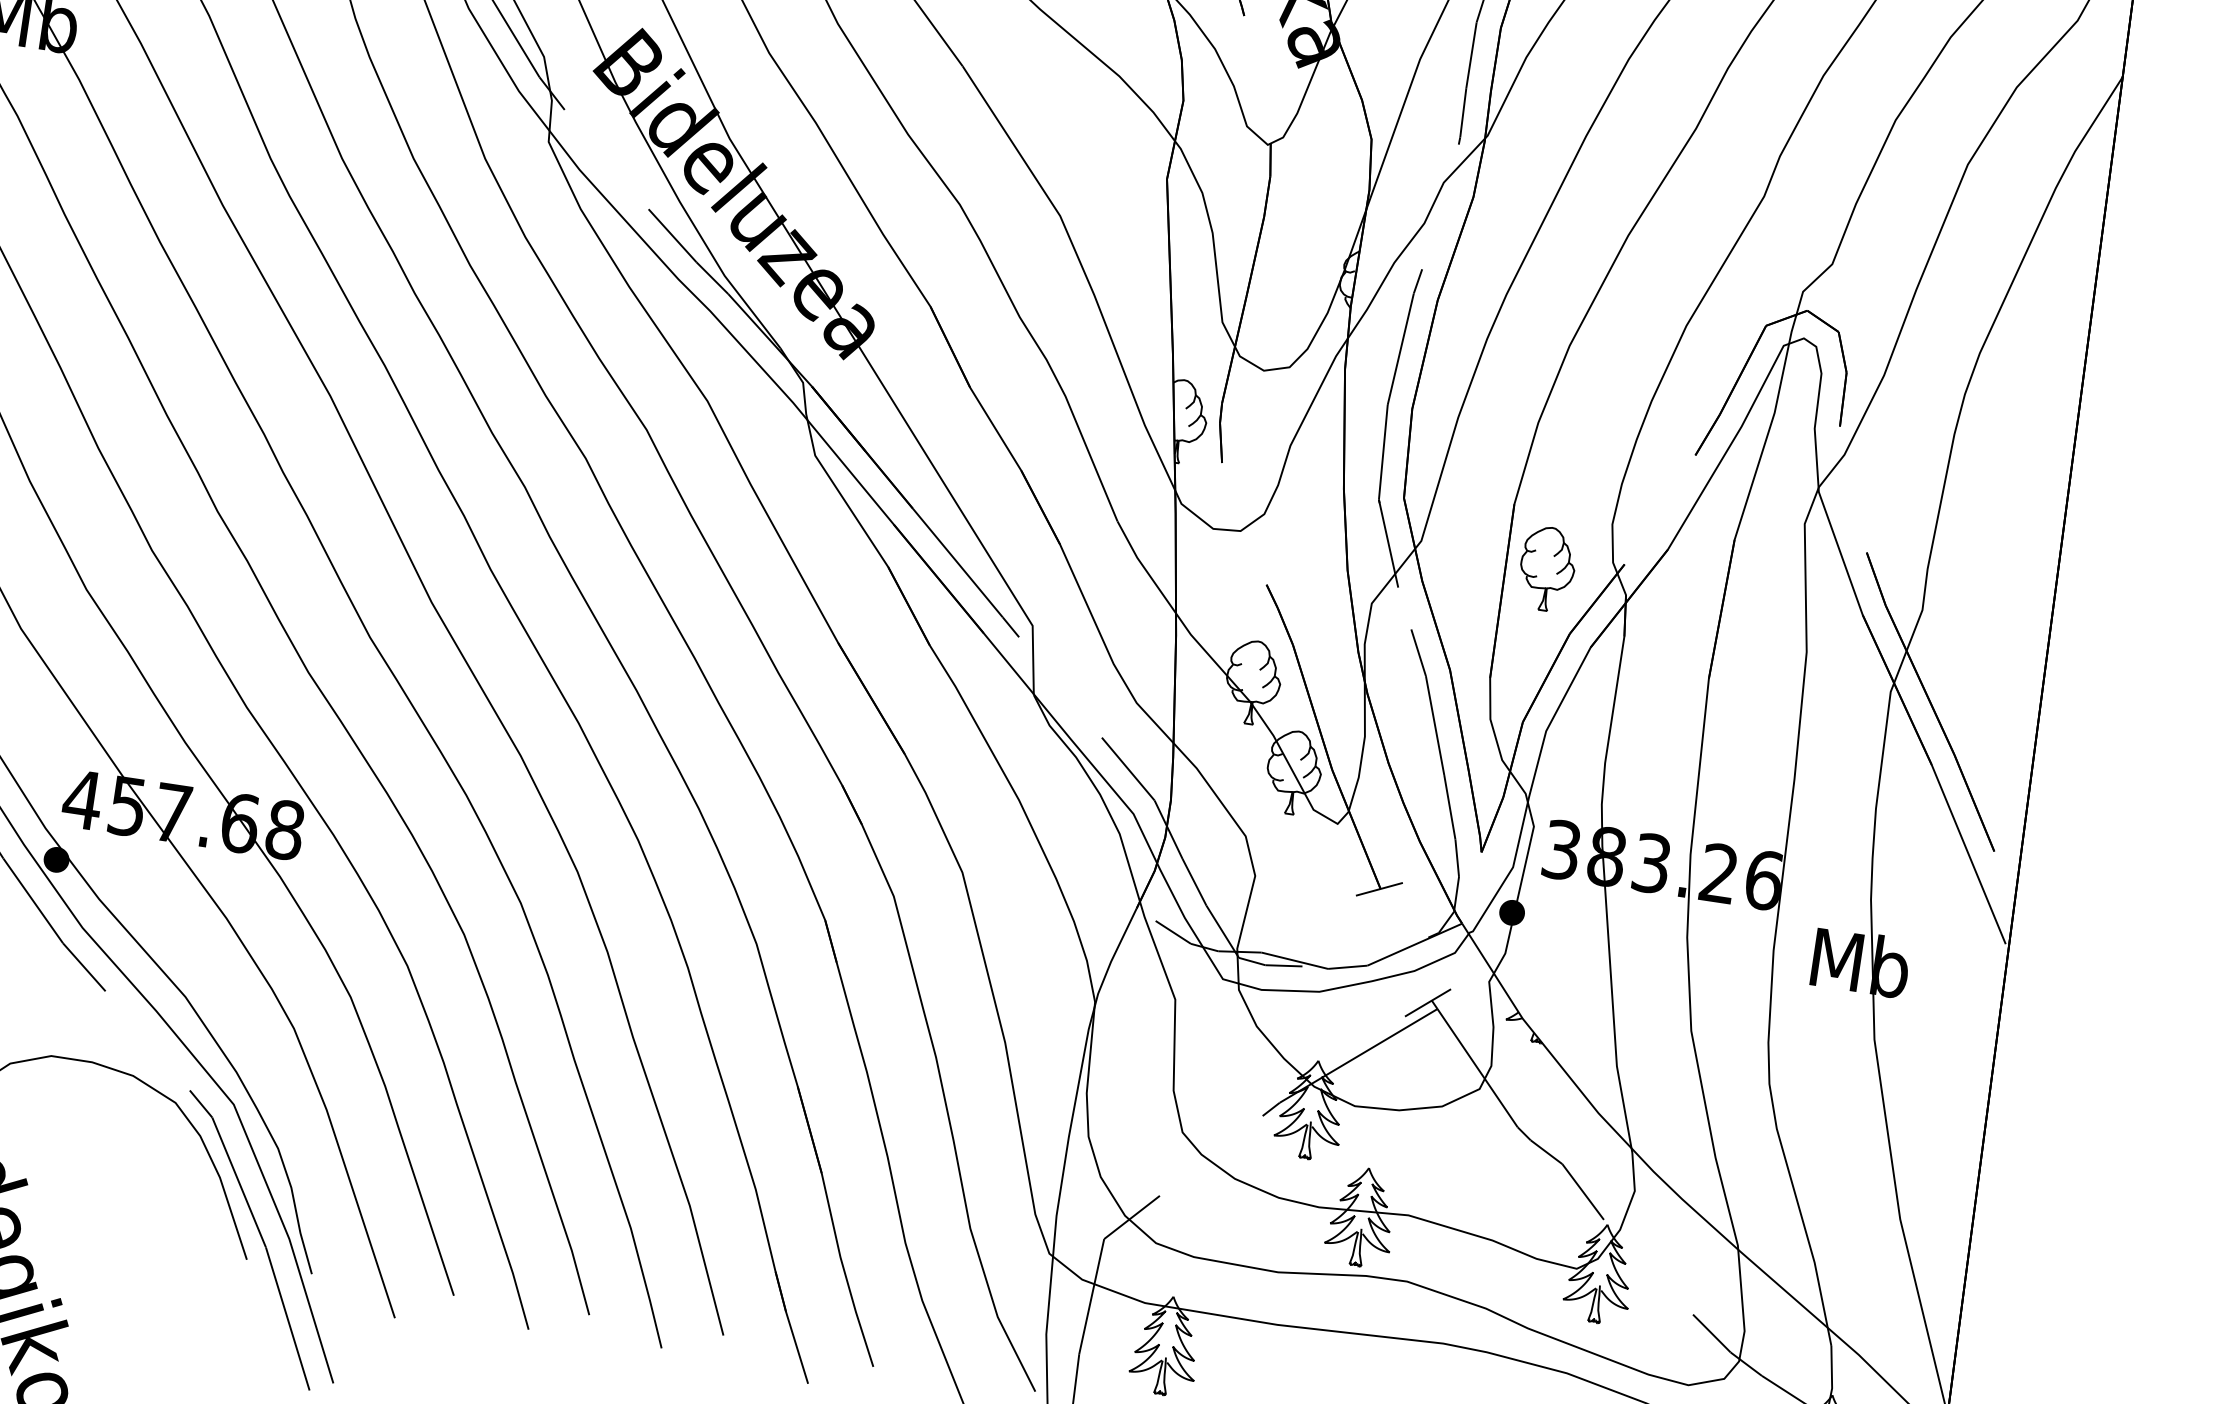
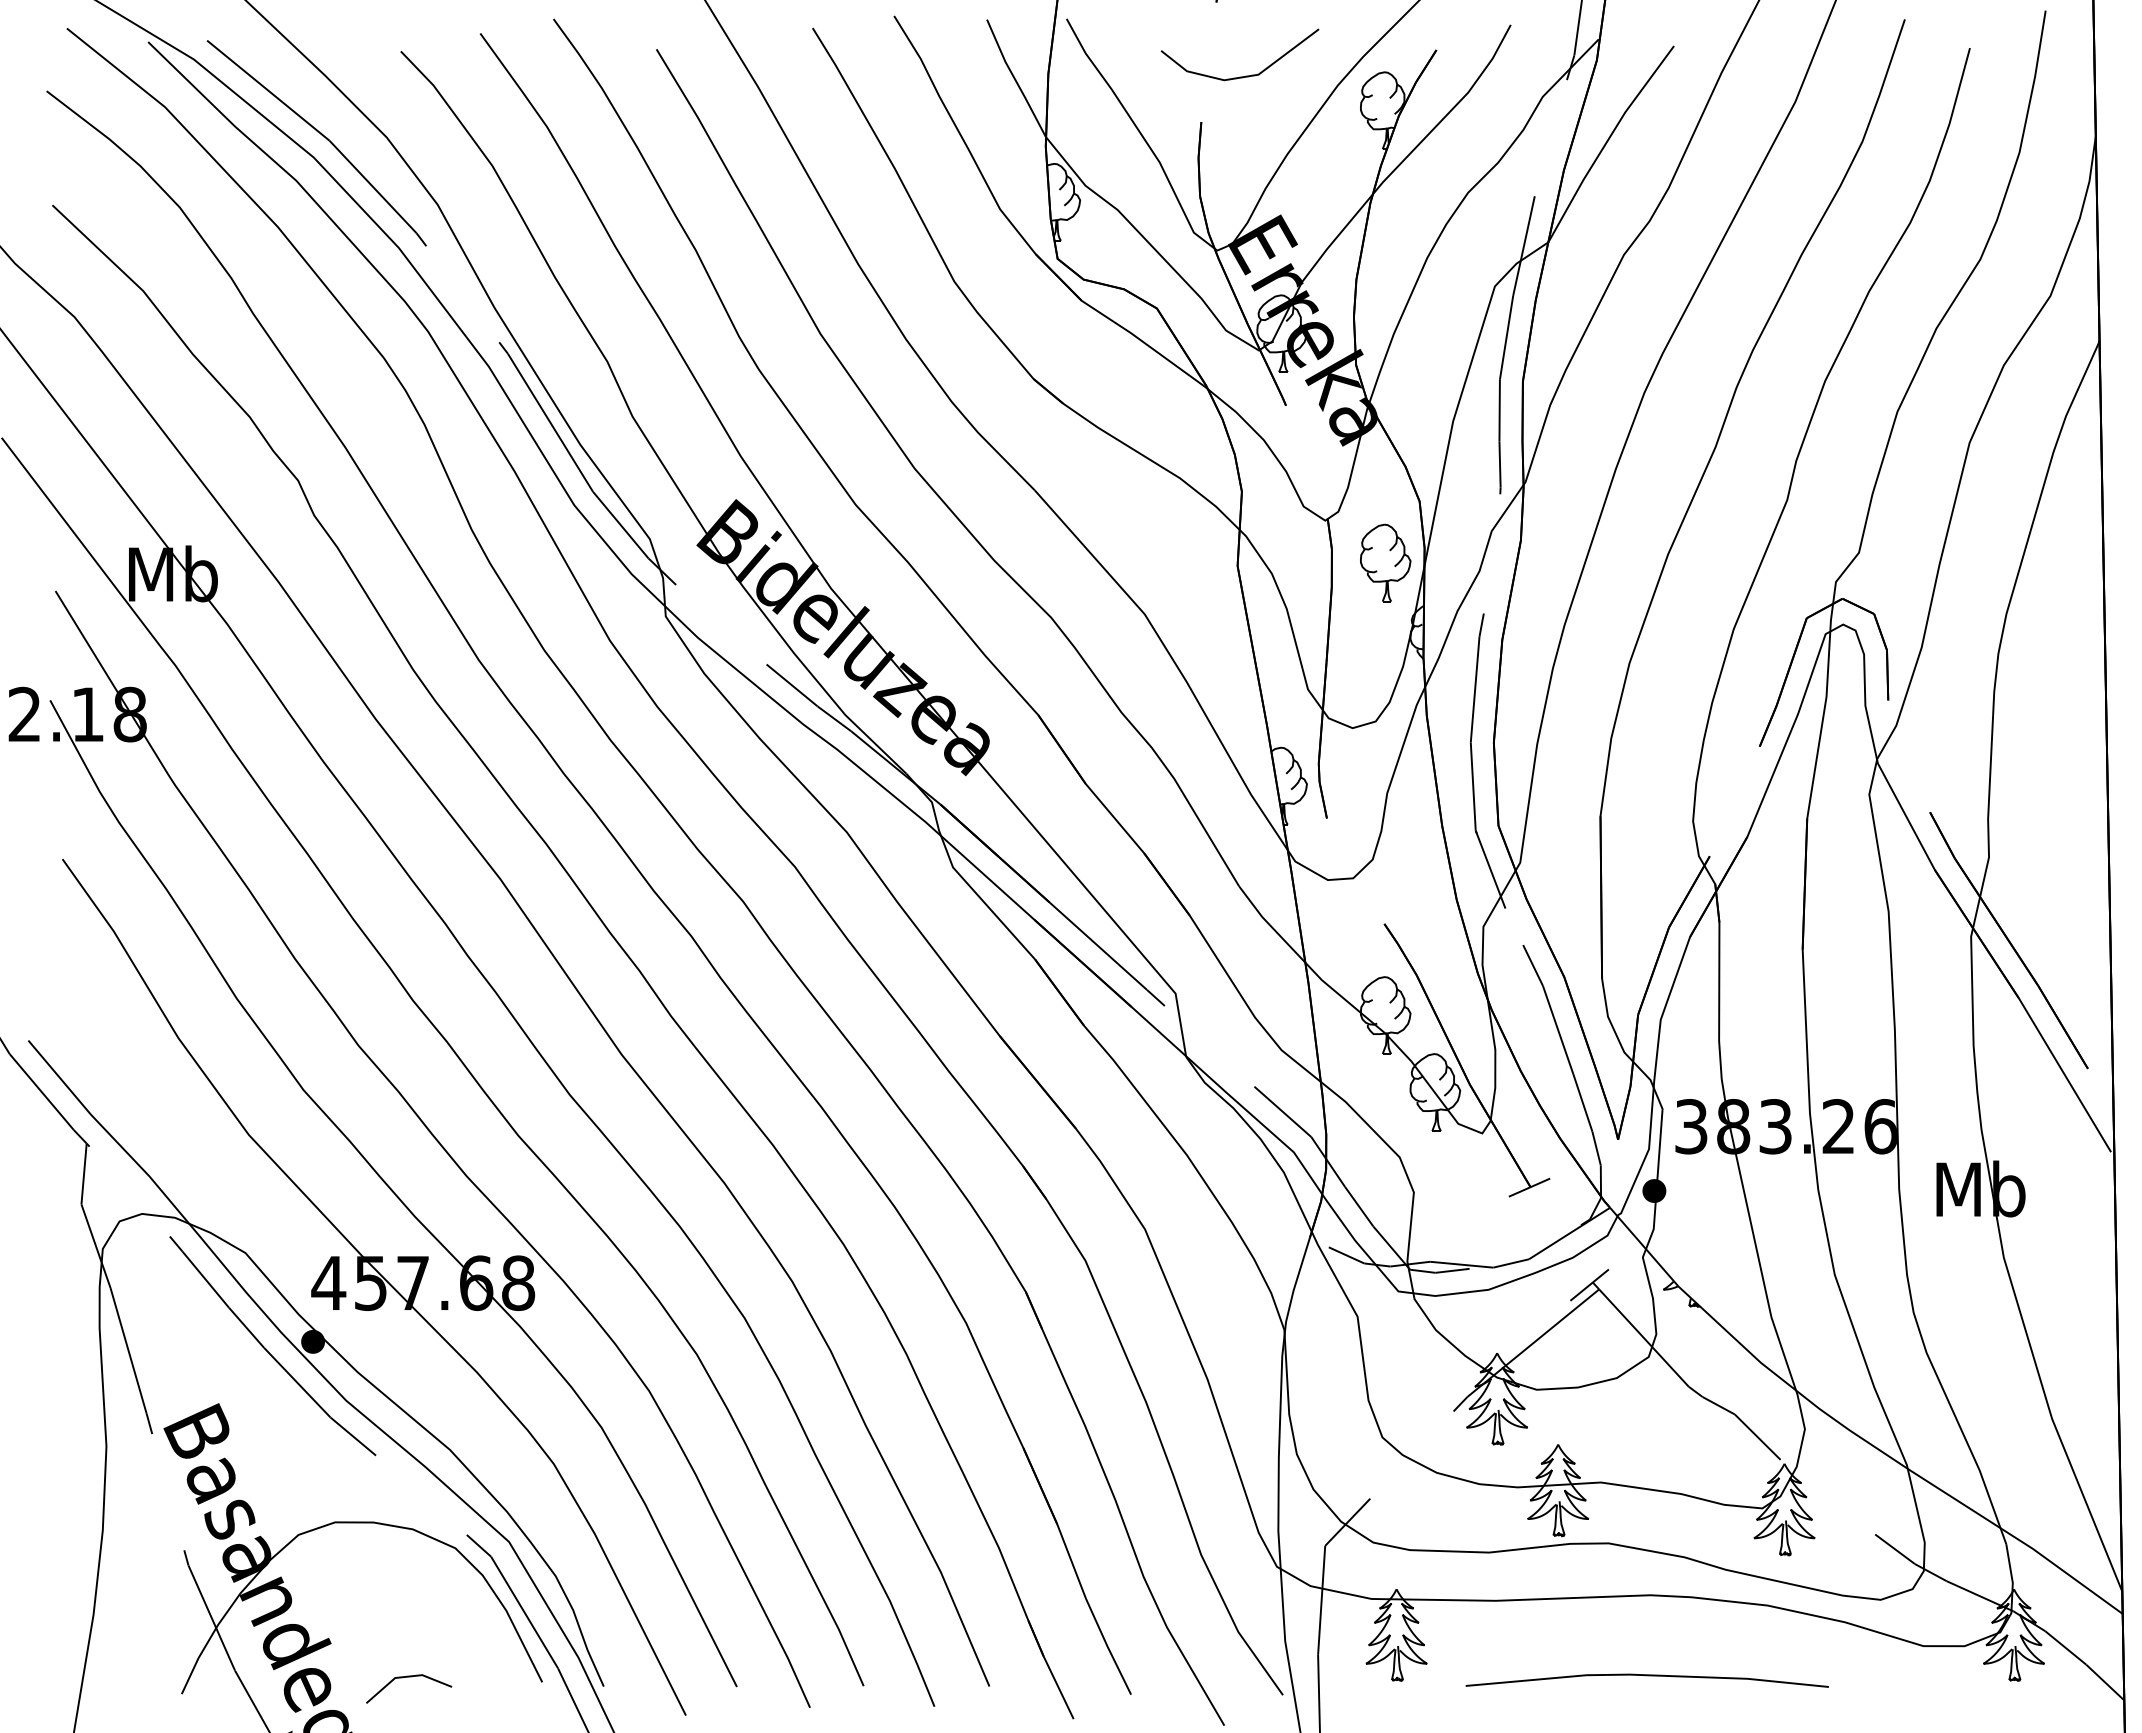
part: (1547, 568) -> (1385, 562), moved
line: (105, 1233) -> (409, 1677), added

